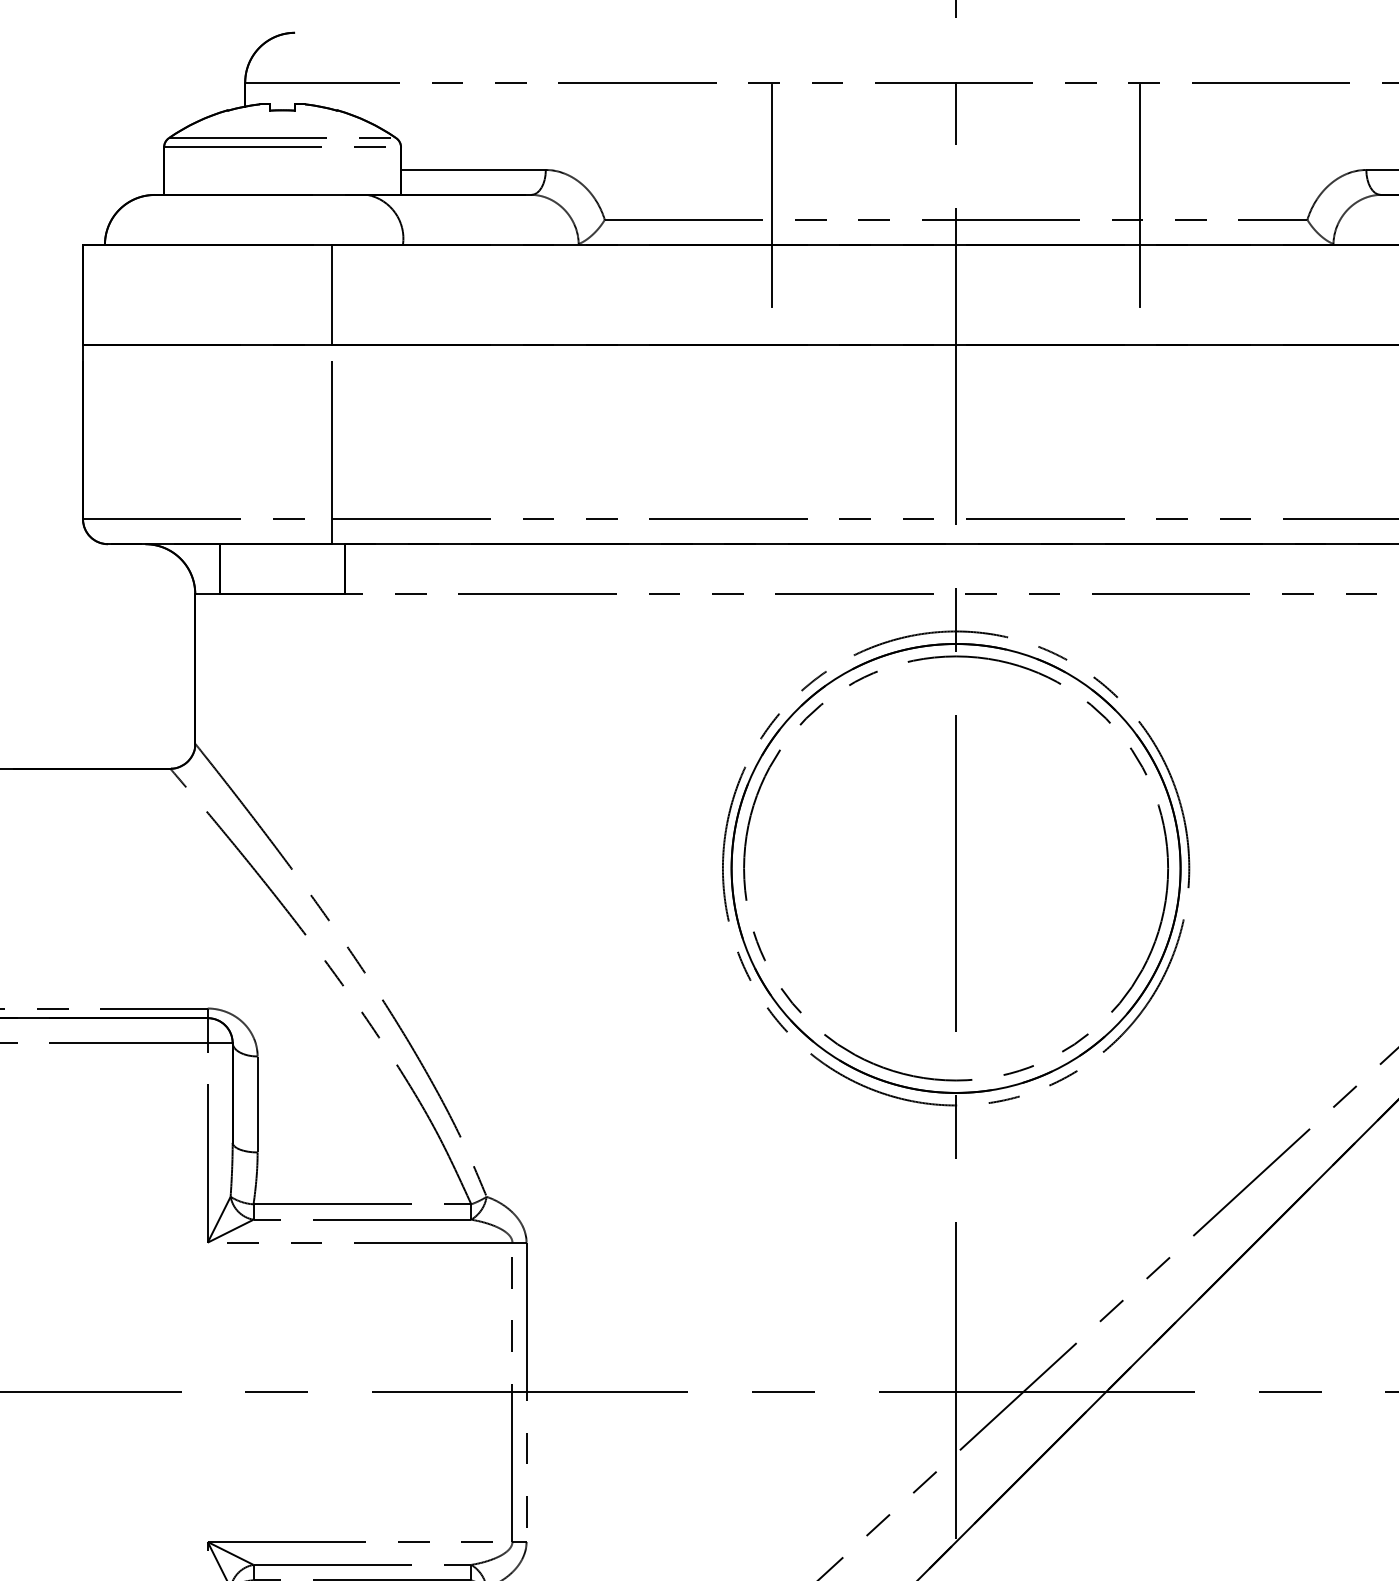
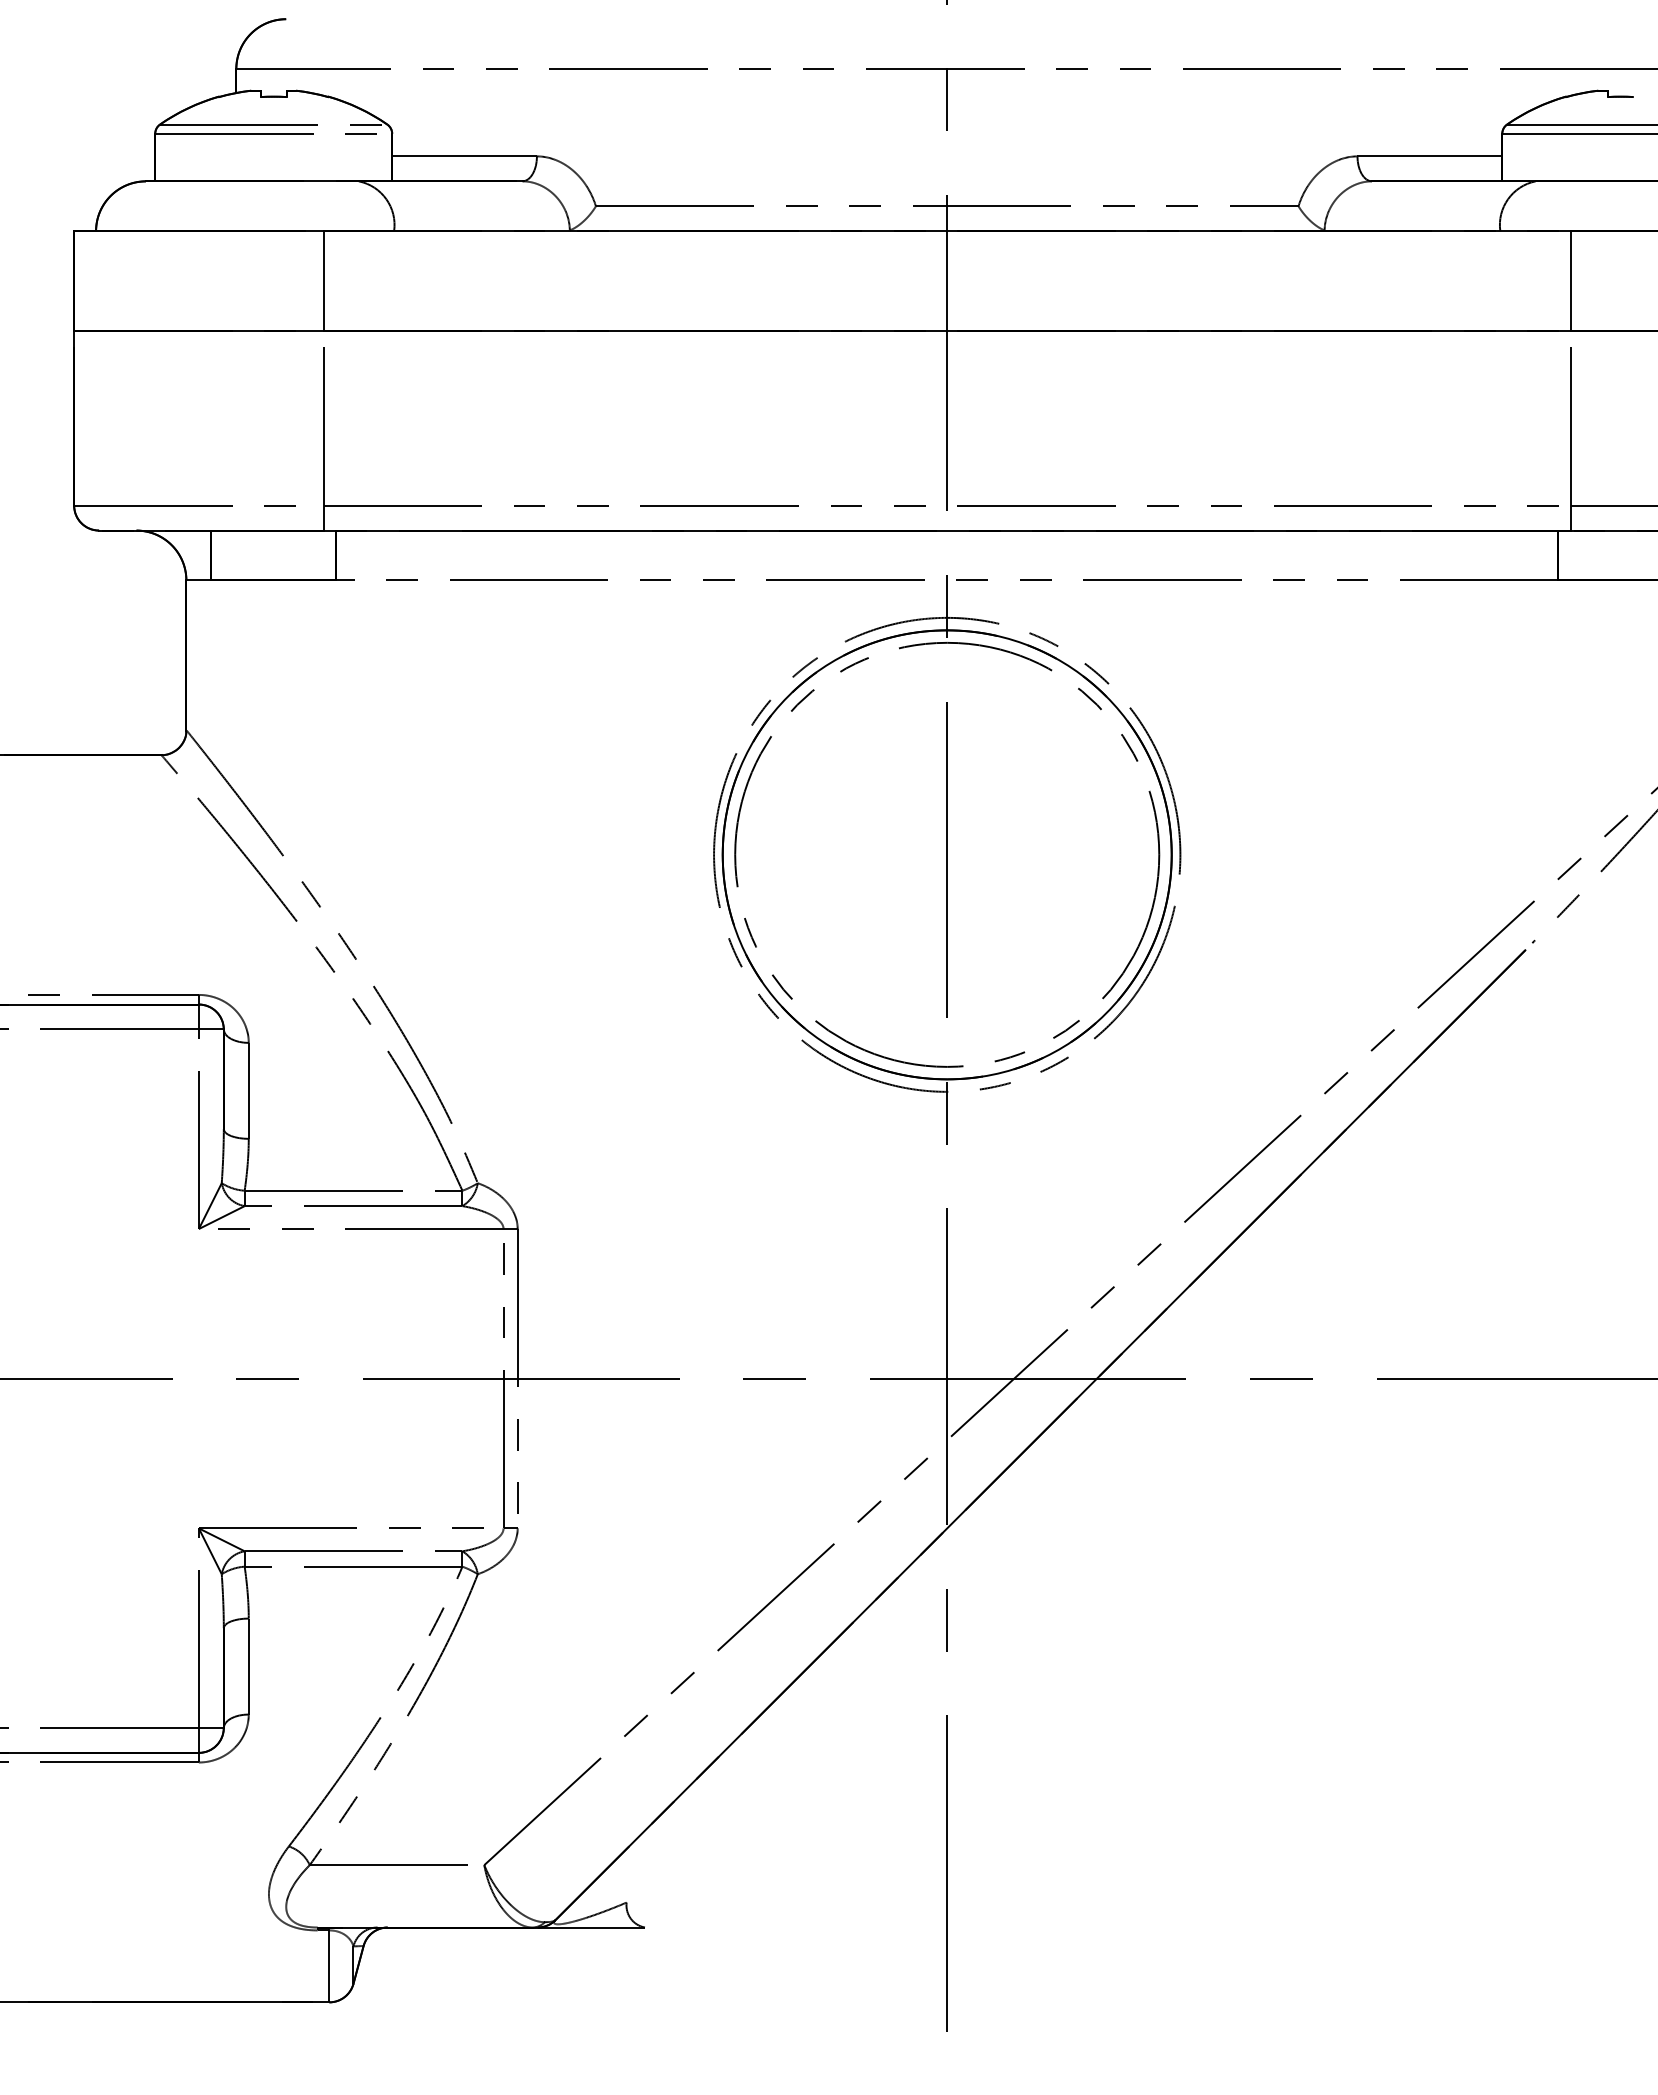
line: (771, 196) -> (762, 182), removed
line: (1140, 196) -> (1131, 182), removed

